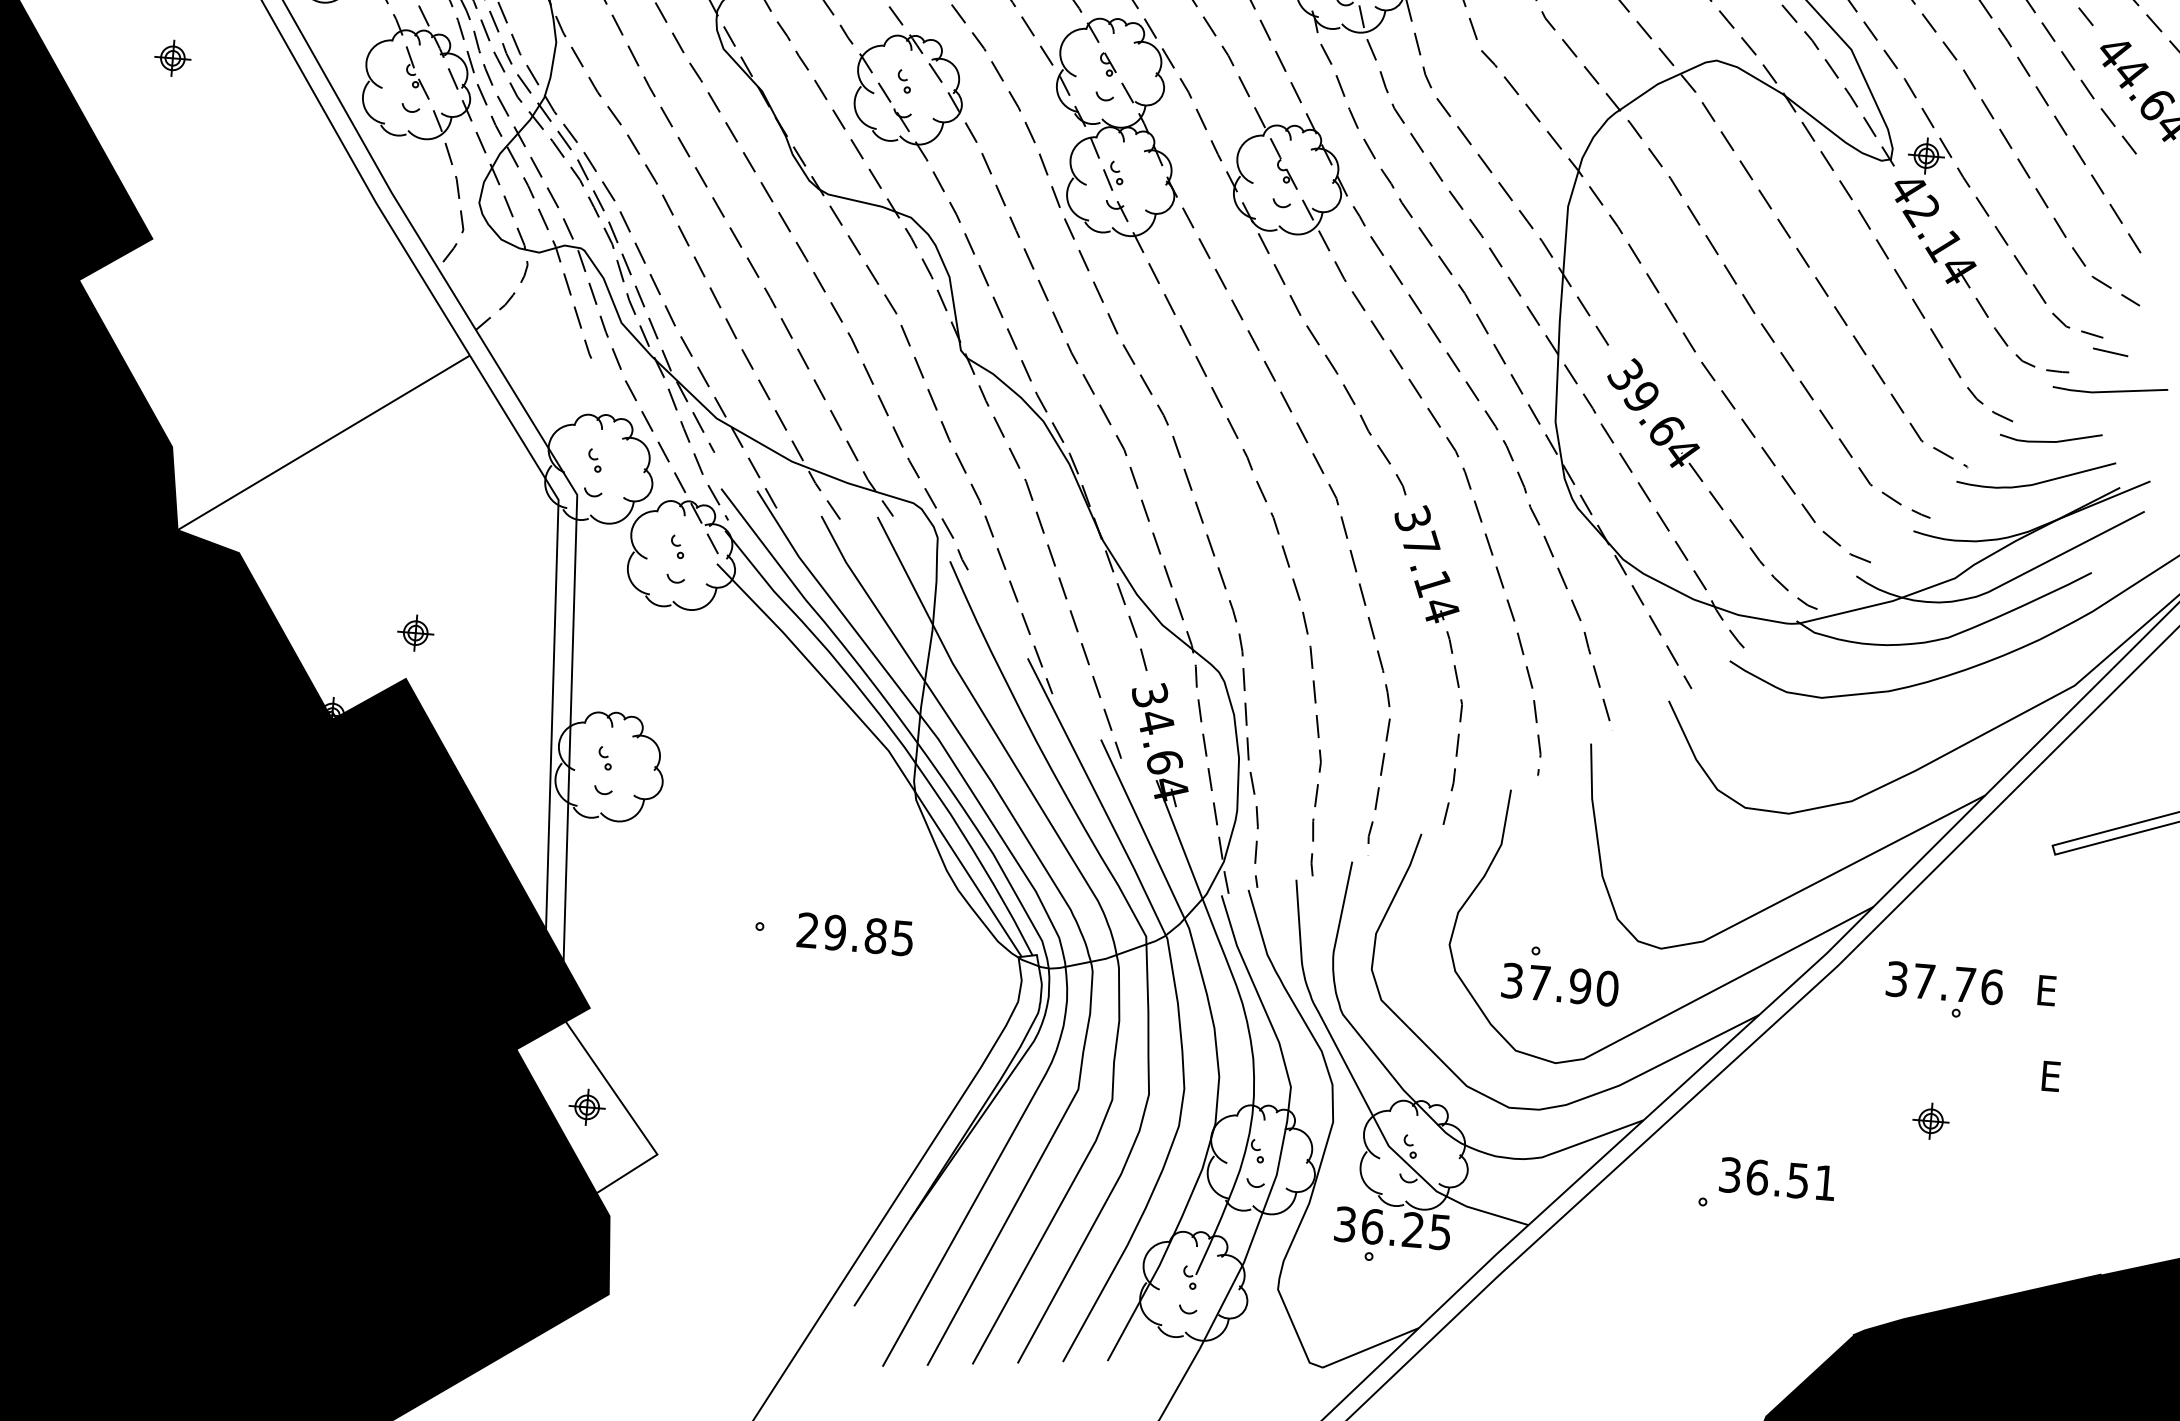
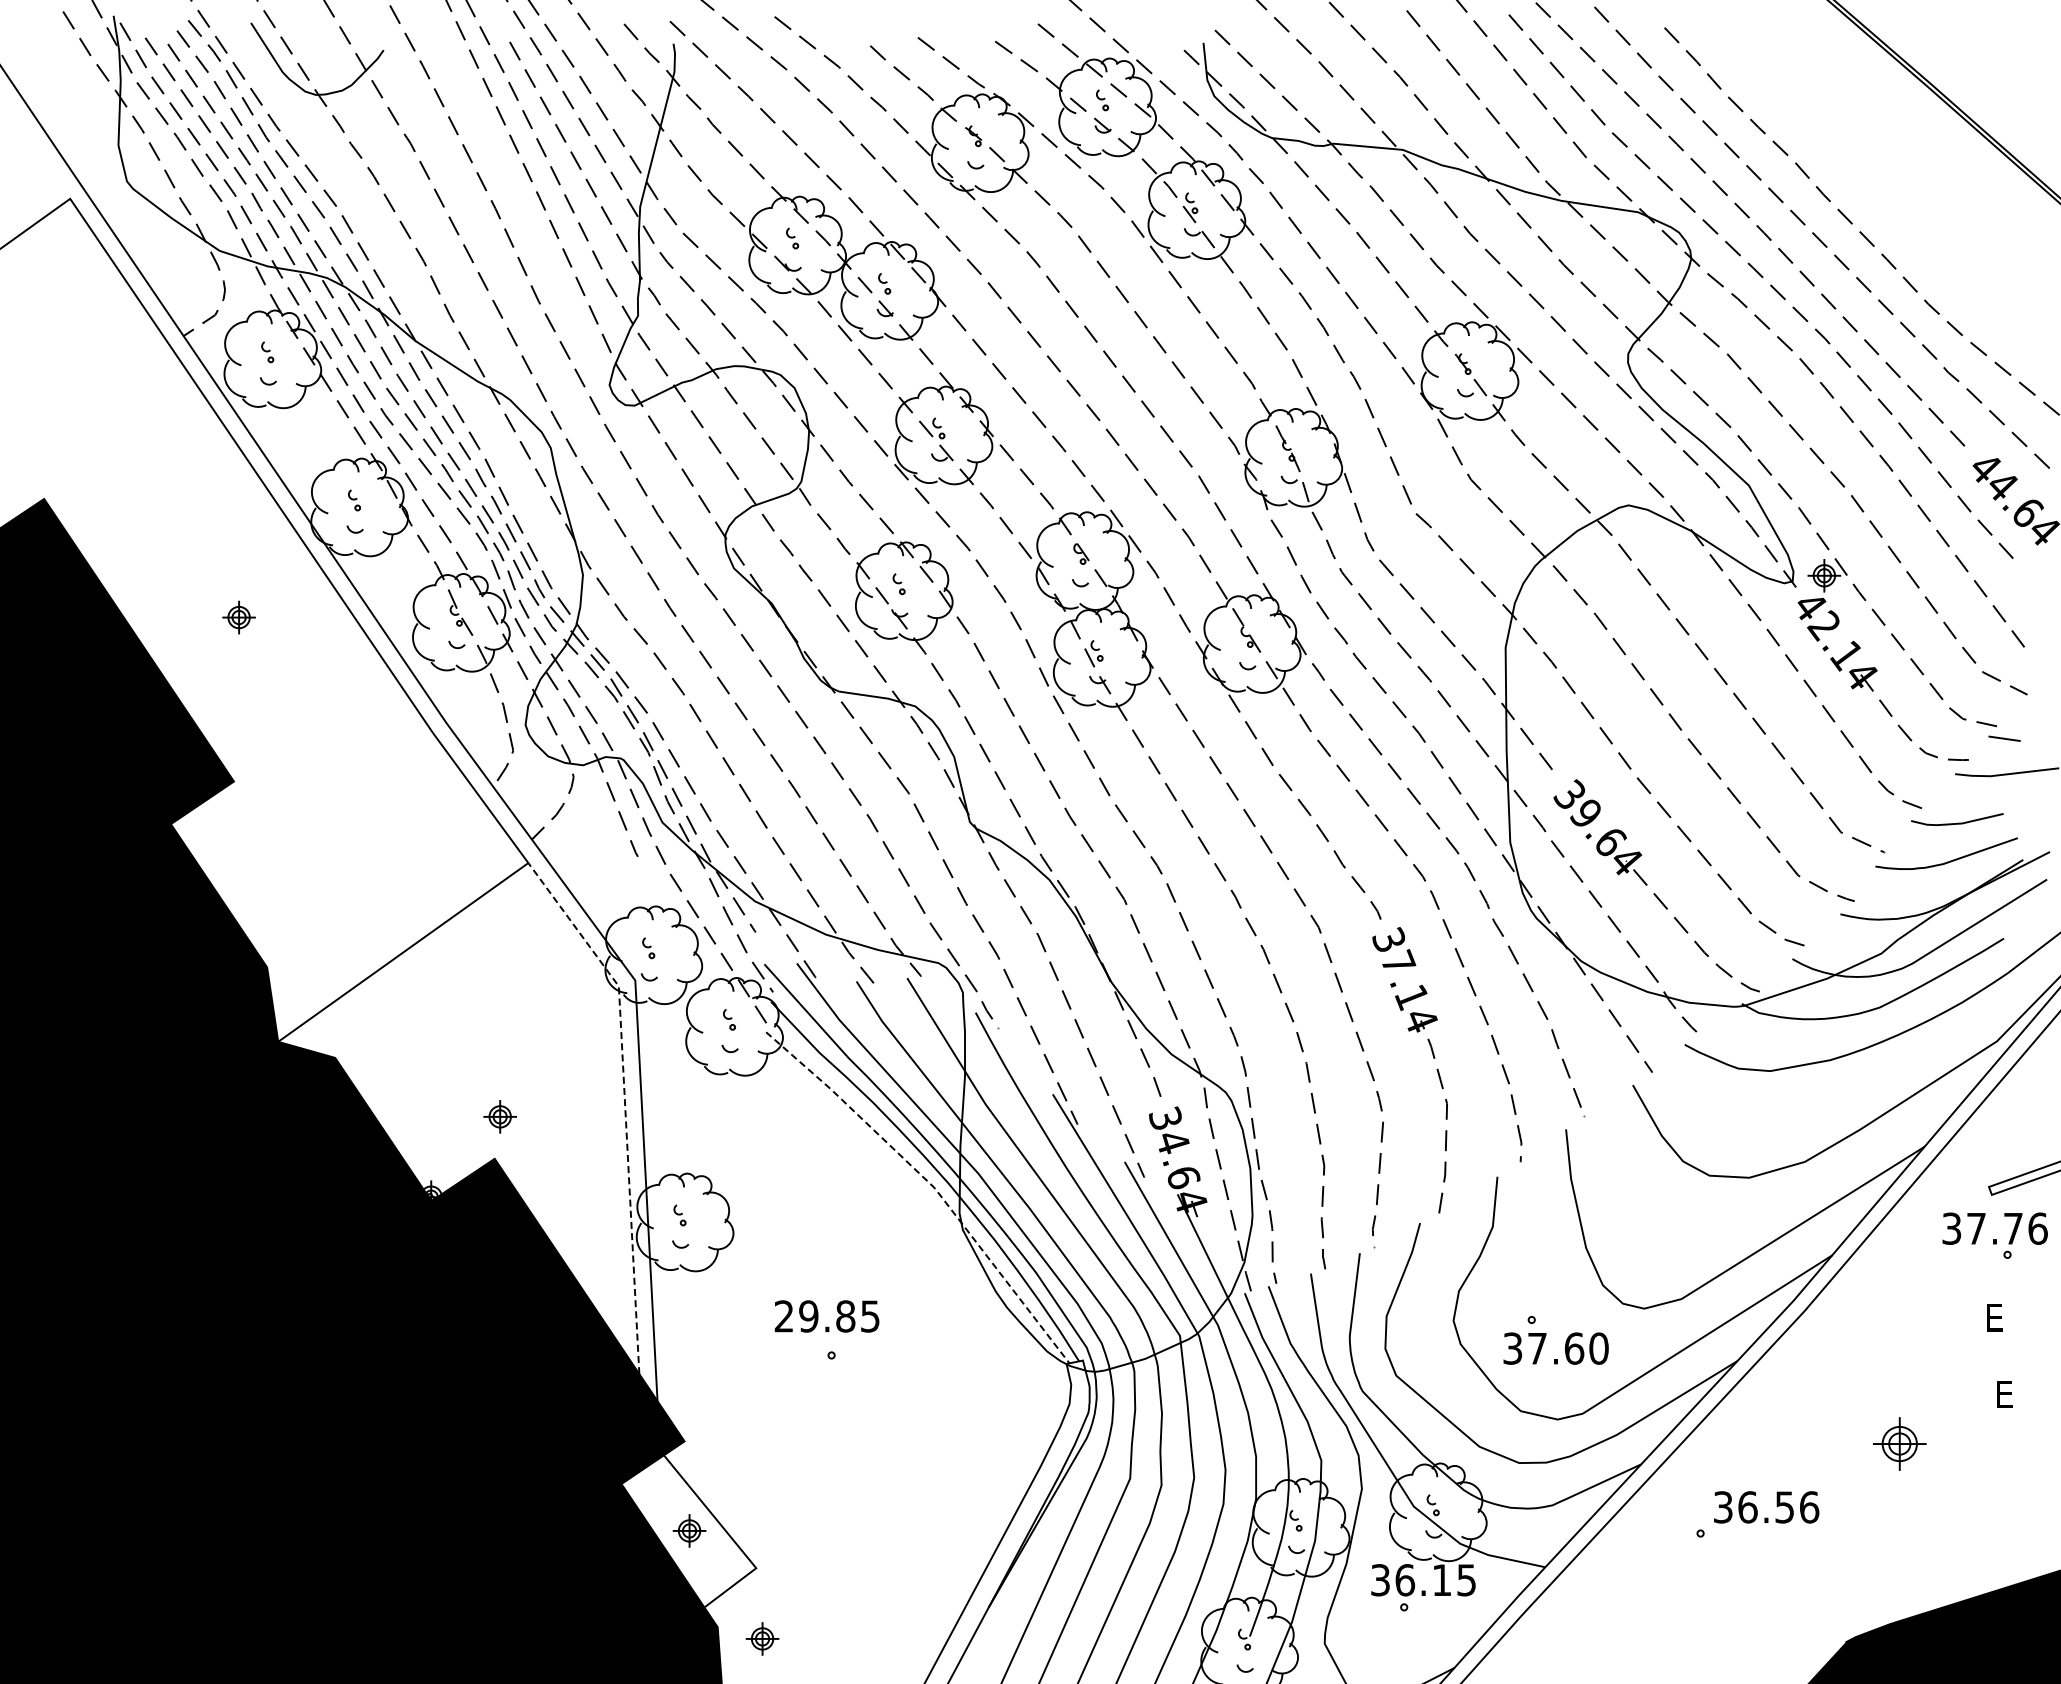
line: (555, 629) -> (625, 1103), solid -> dashed
line: (885, 748) -> (931, 1185), solid -> dashed
text: (854, 934) -> (826, 1316), moved
text: (1580, 986) -> (1574, 1348), 37.90 -> 37.60
part: (1943, 990) -> (1994, 1235), moved
part: (1930, 1120) -> (1899, 1443), size x1.6
text: (1825, 1183) -> (1809, 1507), 36.51 -> 36.56
text: (1412, 1229) -> (1441, 1579), 36.25 -> 36.15
part: (657, 1232) -> (762, 1638), added

